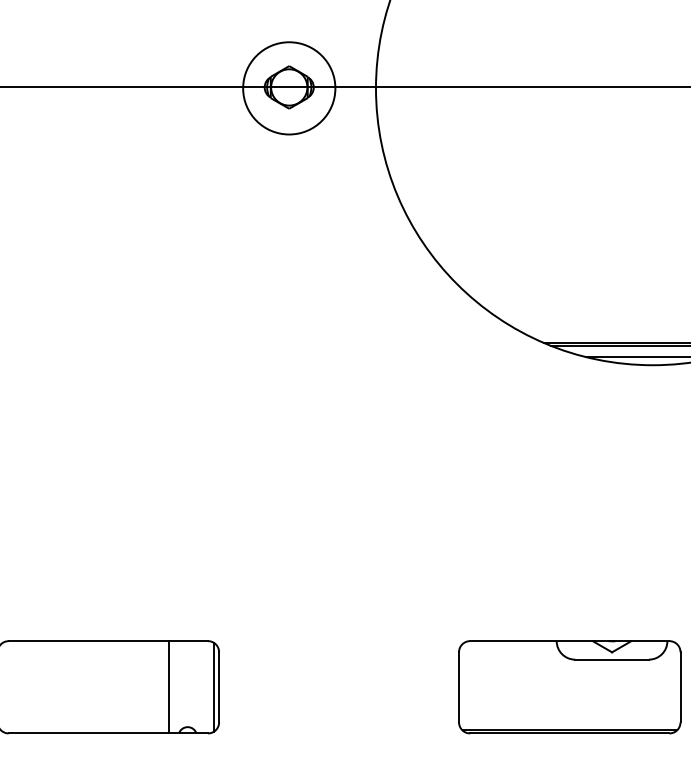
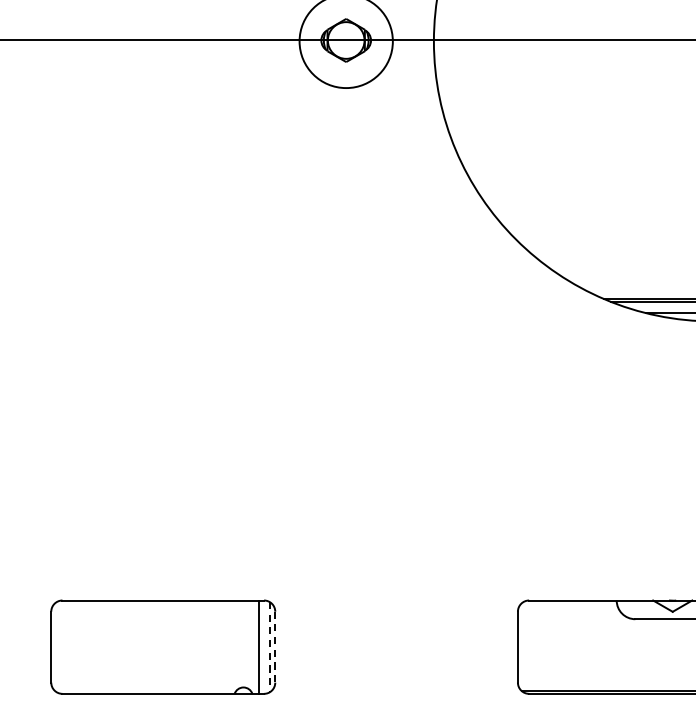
line: (169, 687) -> (259, 647), moved
line: (213, 687) -> (269, 647), solid -> dashed
line: (219, 687) -> (275, 647), solid -> dashed

